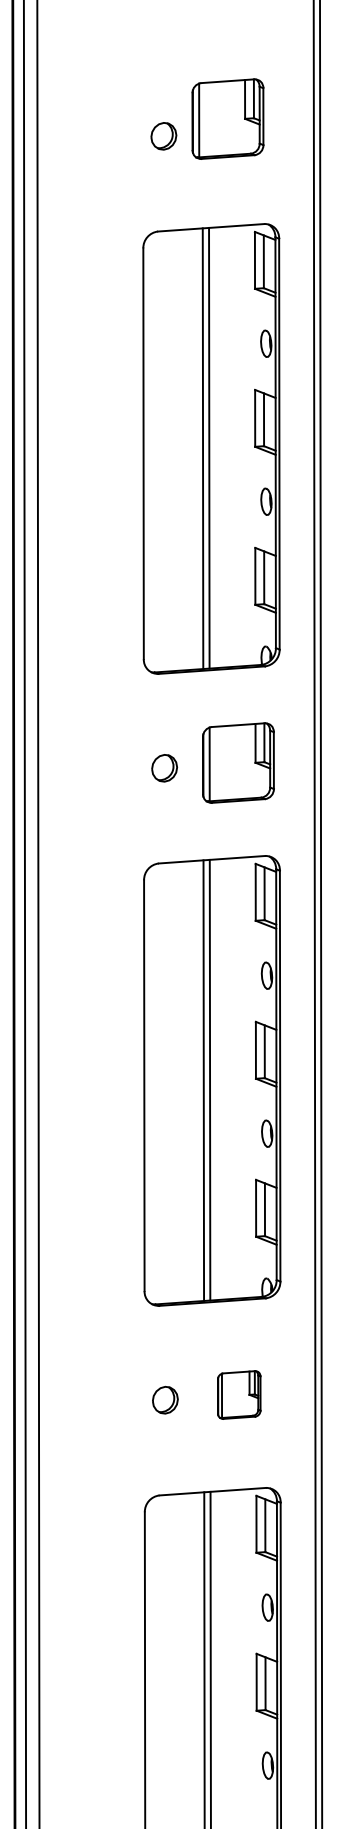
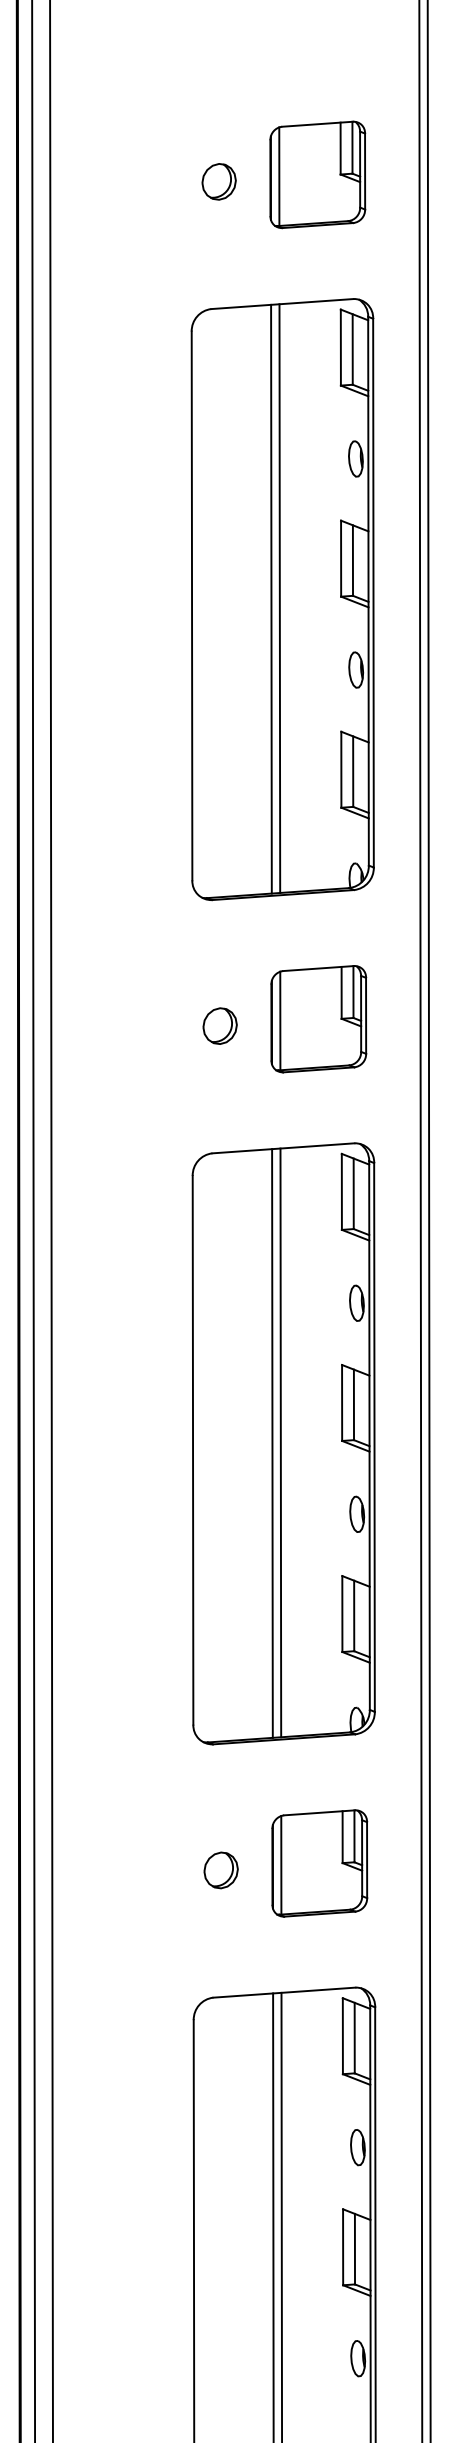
part: (227, 118) -> (317, 174), moved
part: (238, 1395) -> (319, 1863), size x1.67

